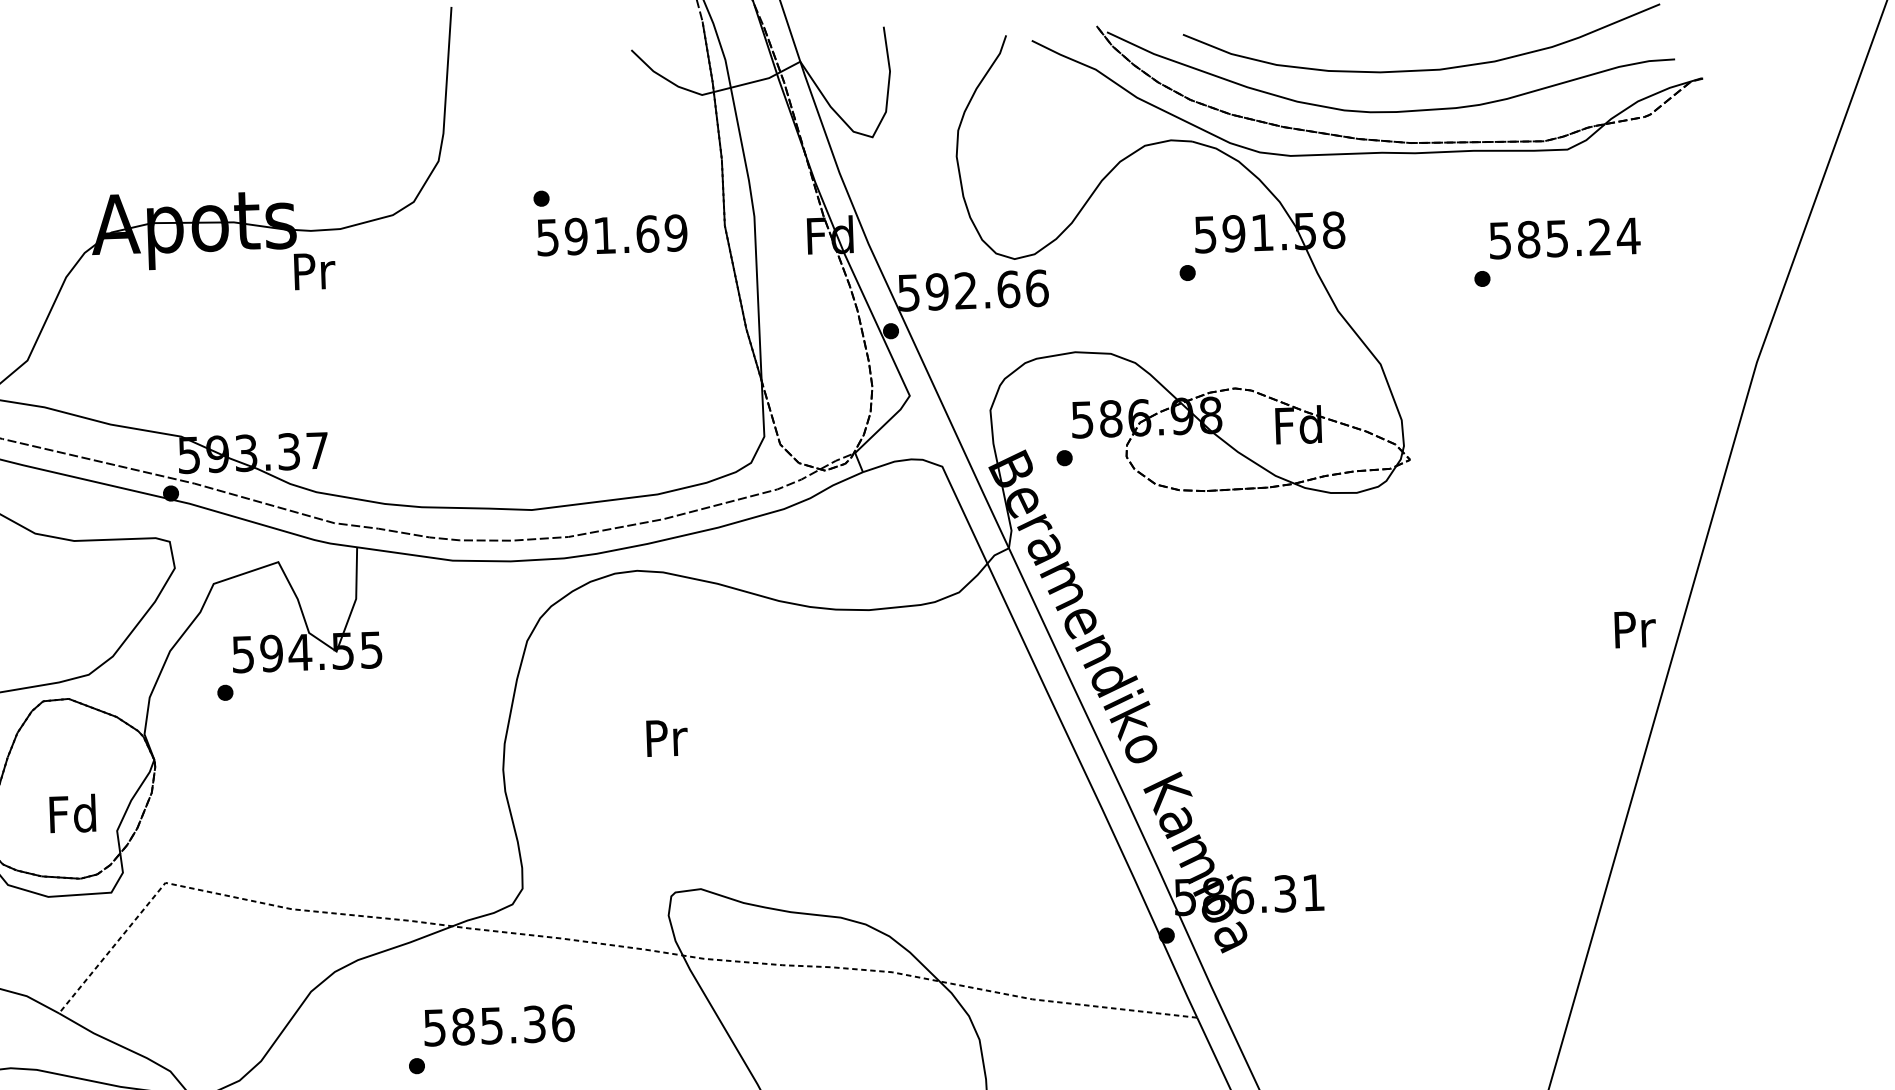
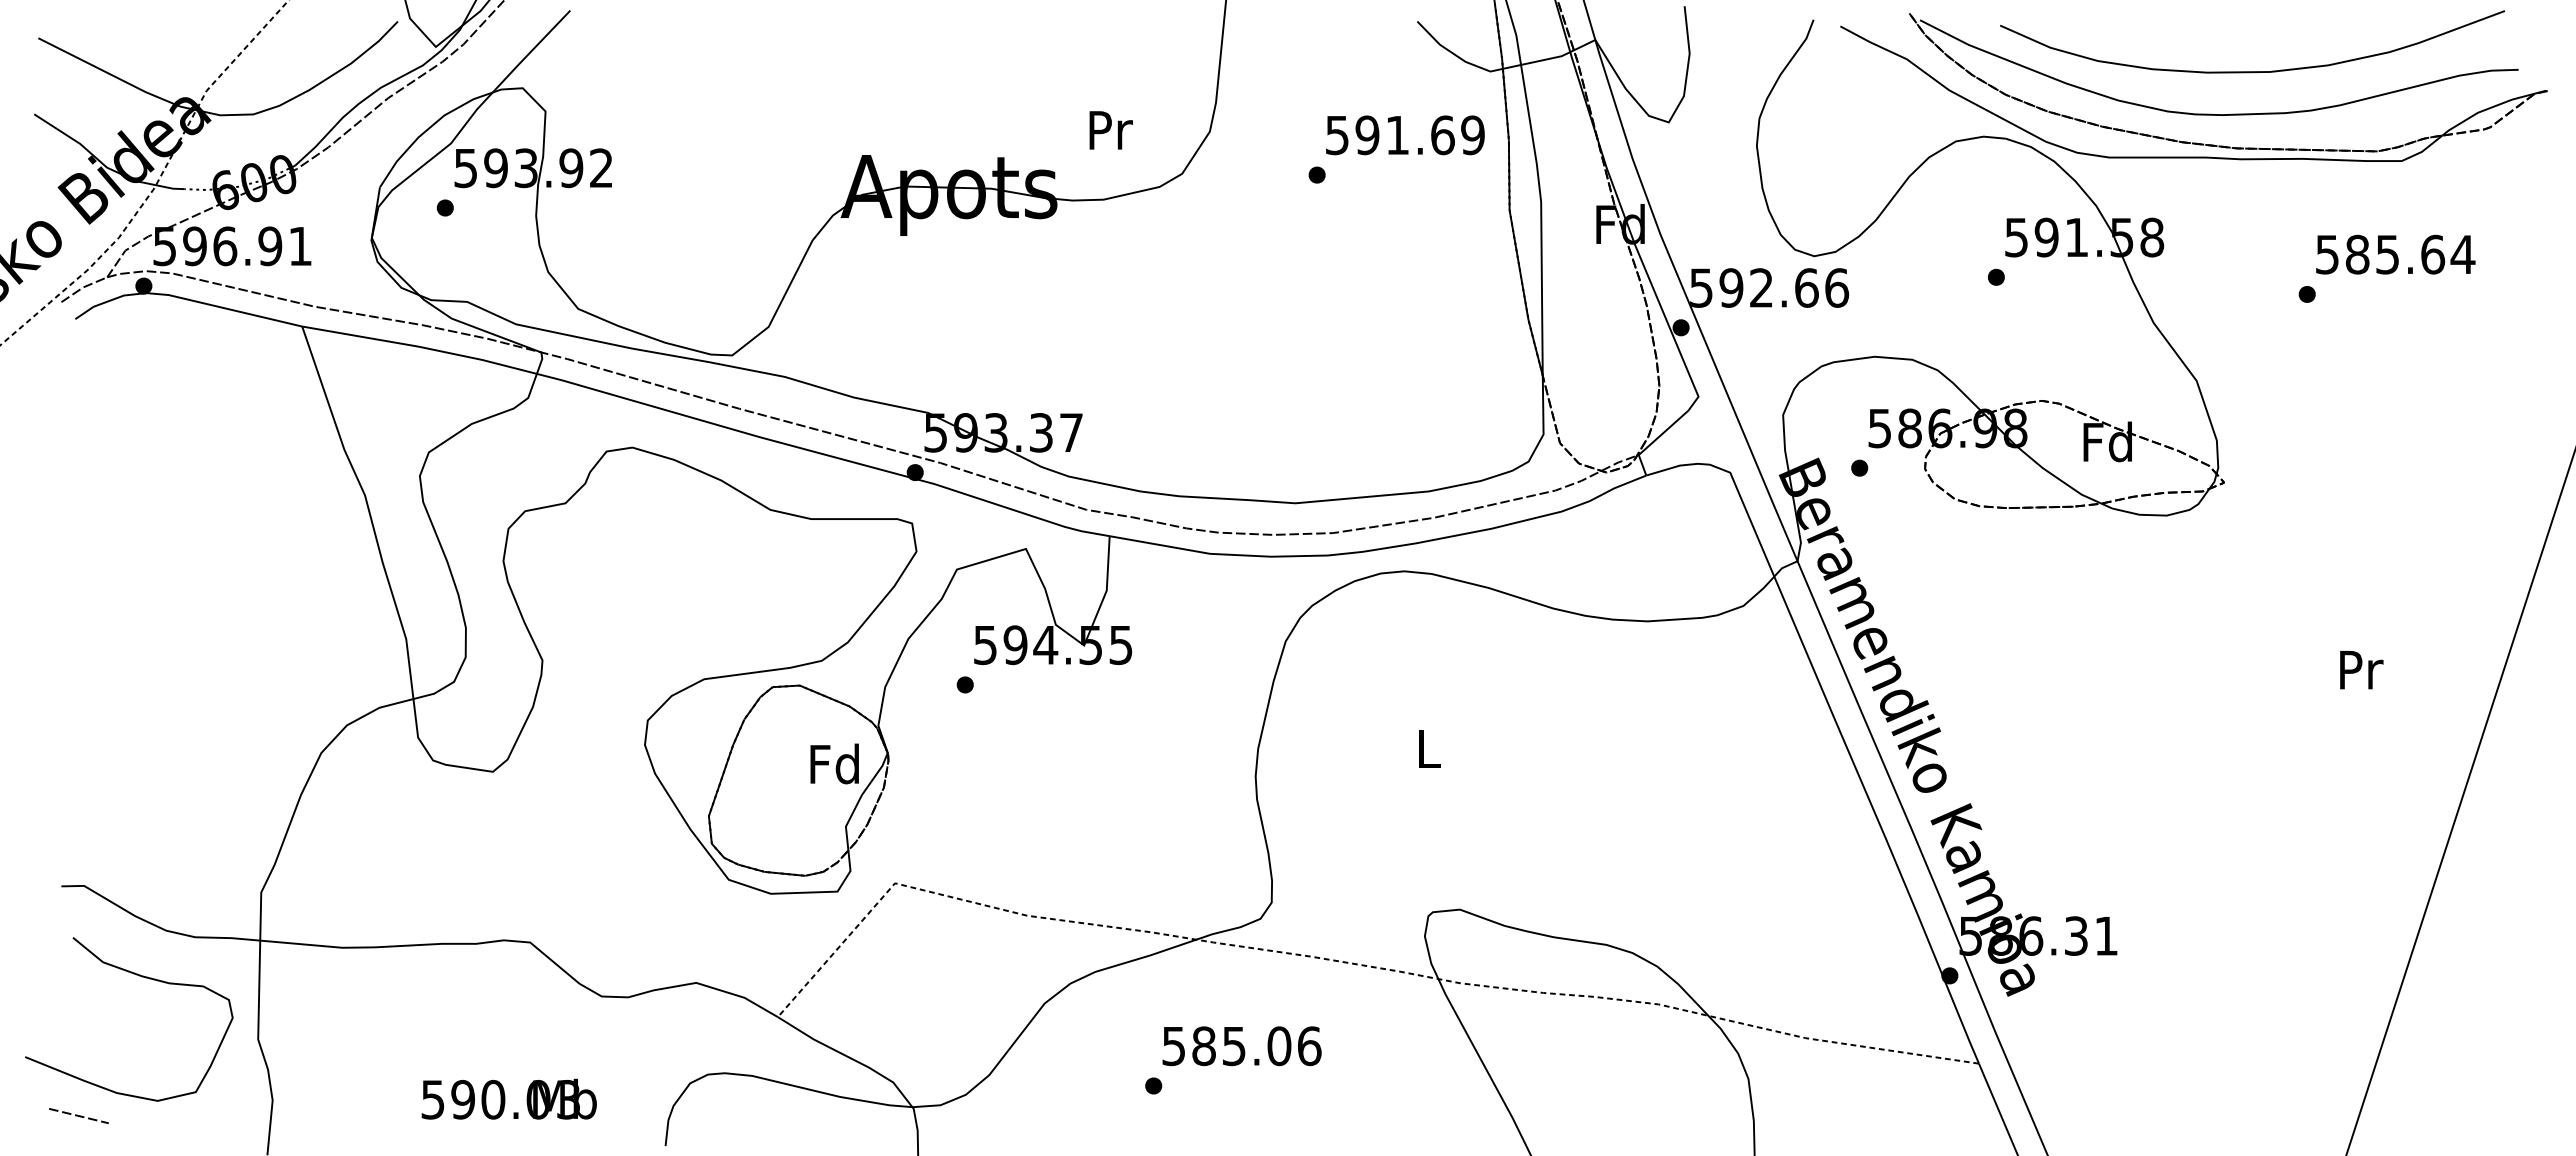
text: (612, 235) -> (1405, 135), moved
text: (1600, 236) -> (2433, 254), 585.24 -> 585.64
text: (314, 271) -> (1110, 130), moved
text: (1635, 629) -> (2361, 670), moved
text: (666, 737) -> (1429, 748), Pr -> L
text: (72, 813) -> (834, 763), moved
text: (534, 1024) -> (1279, 1046), 585.36 -> 585.06

